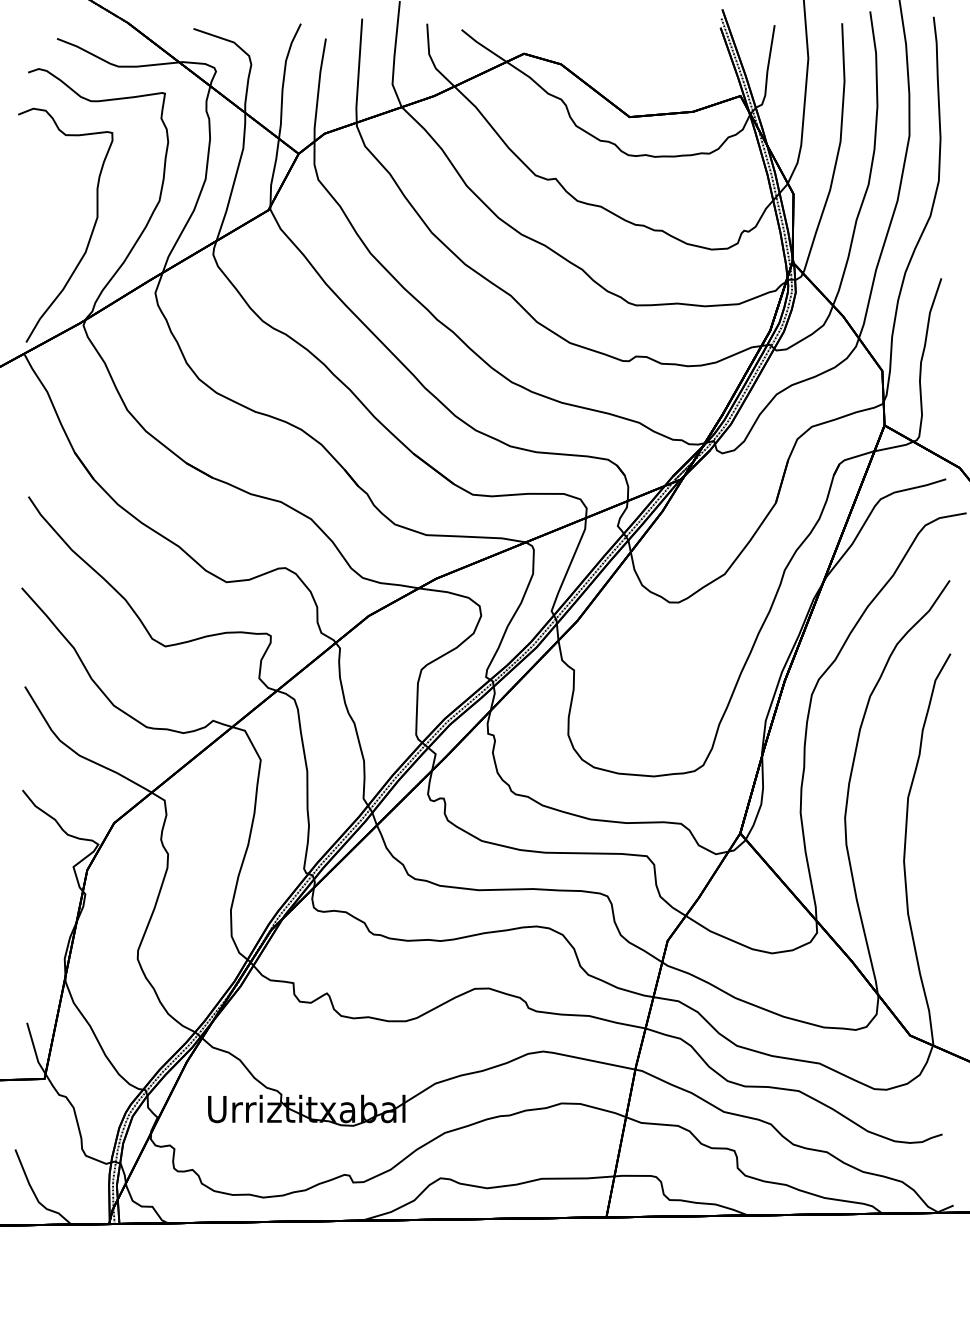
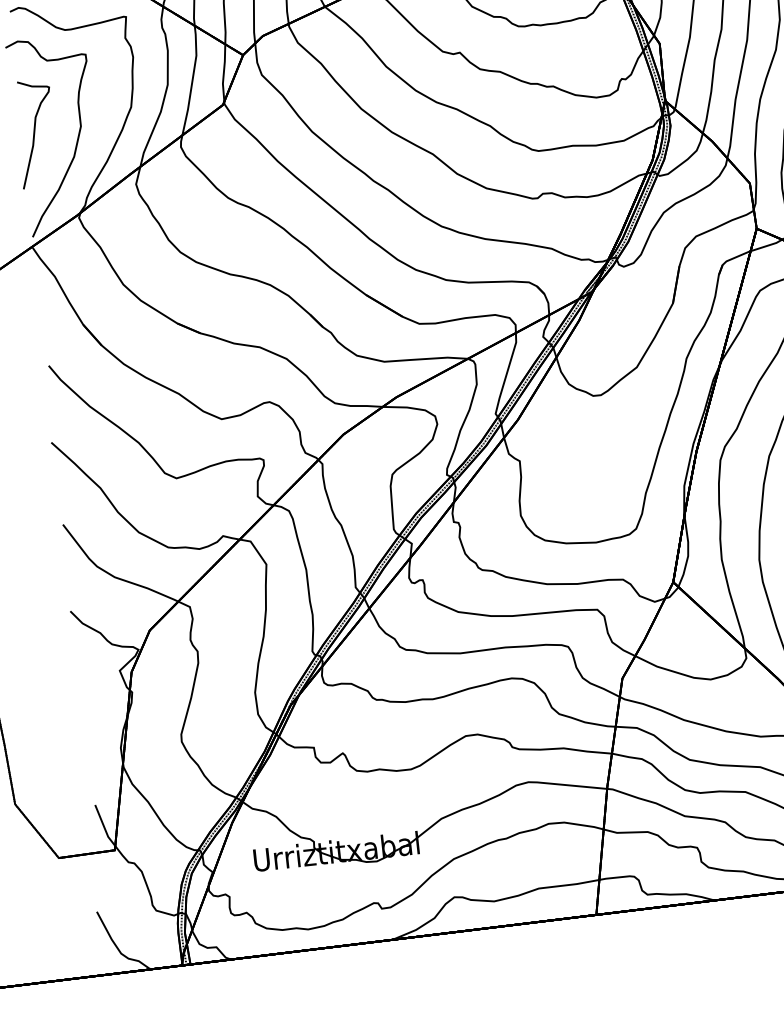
part: (43, 220) -> (36, 133), added

